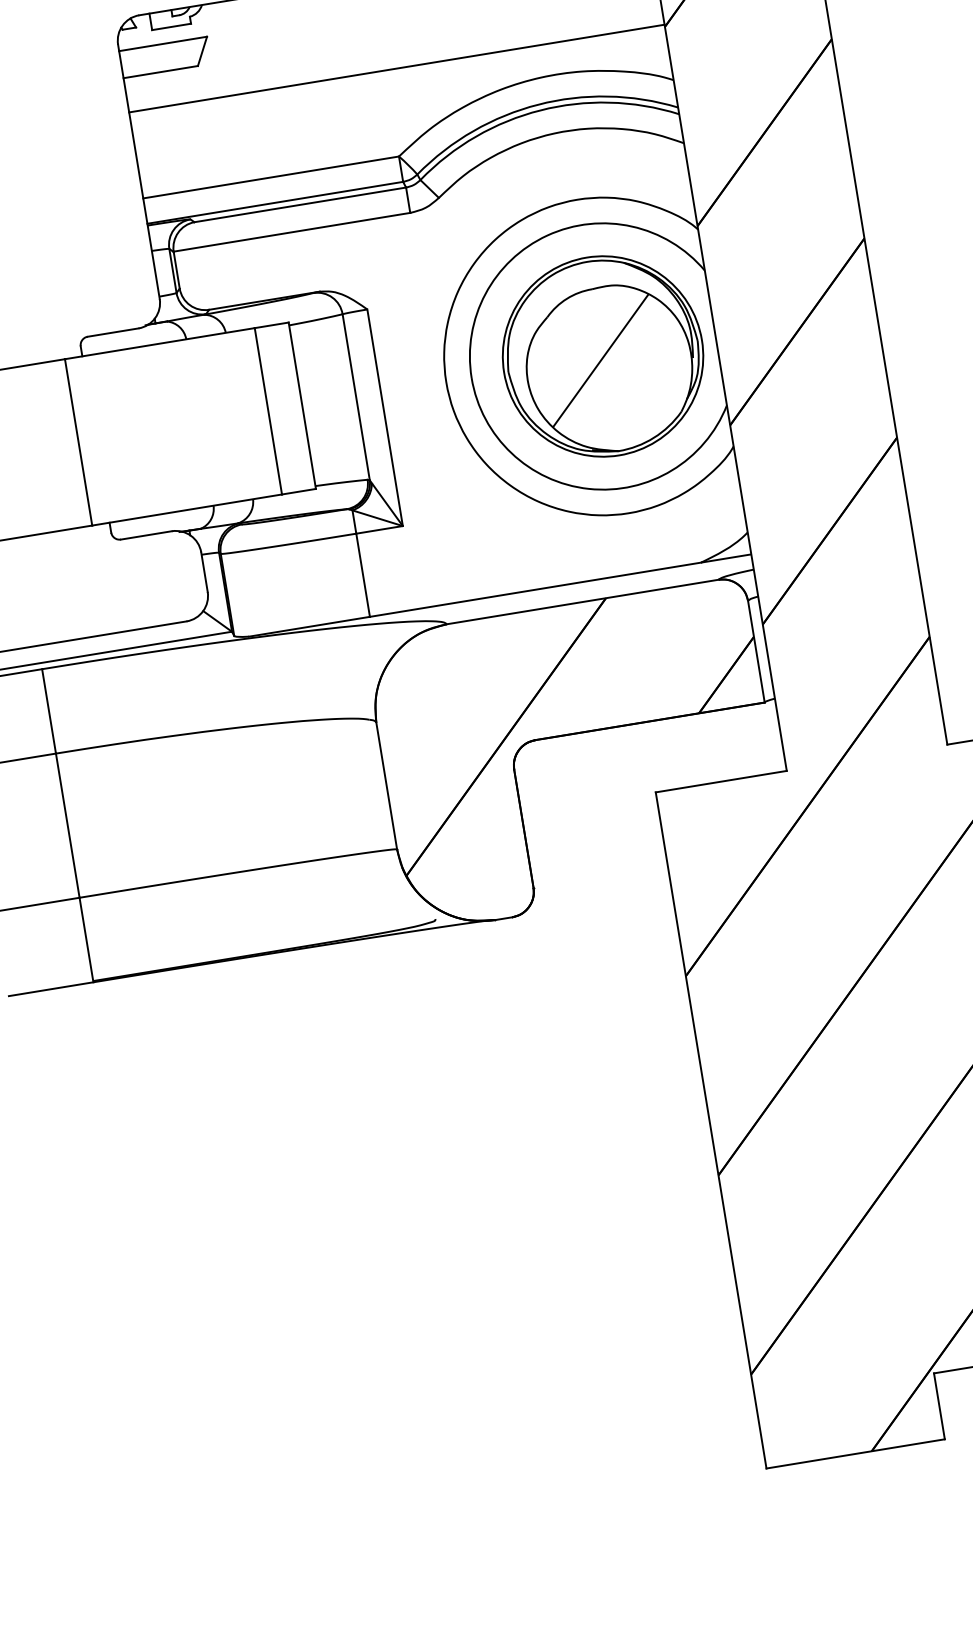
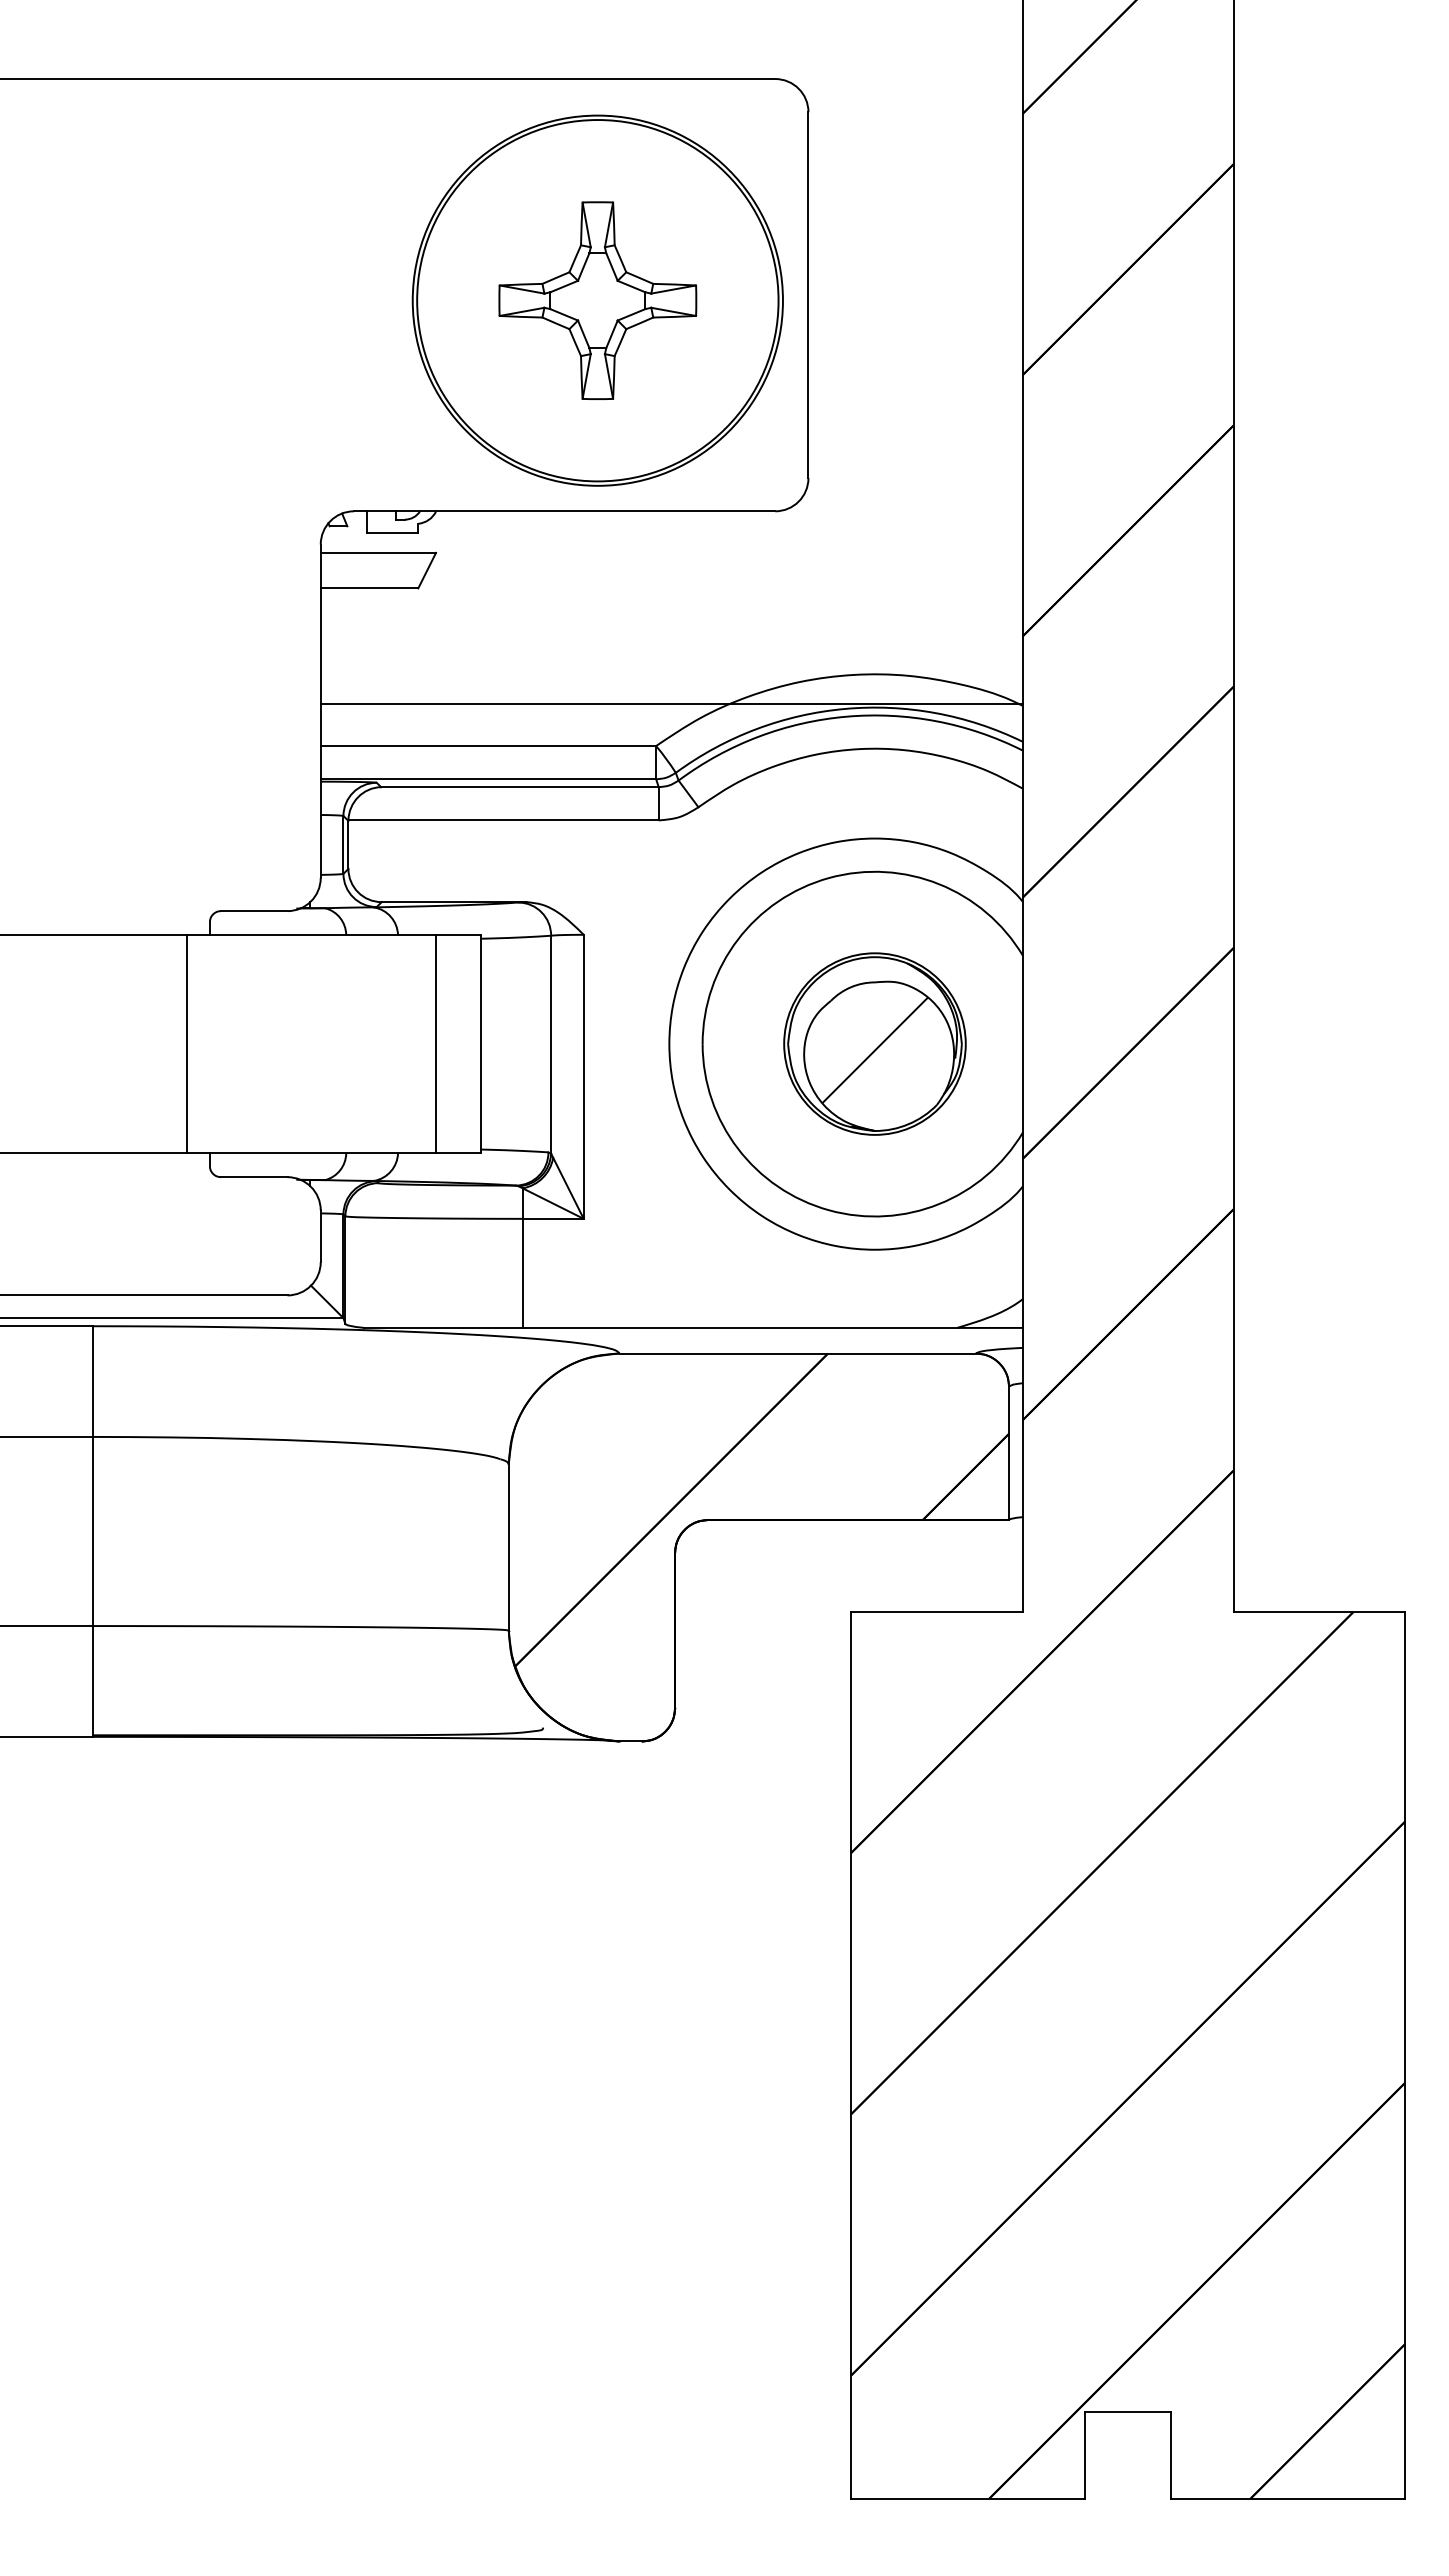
line: (396, 68) -> (671, 704), moved
part: (602, 356) -> (874, 1043), size x0.7

